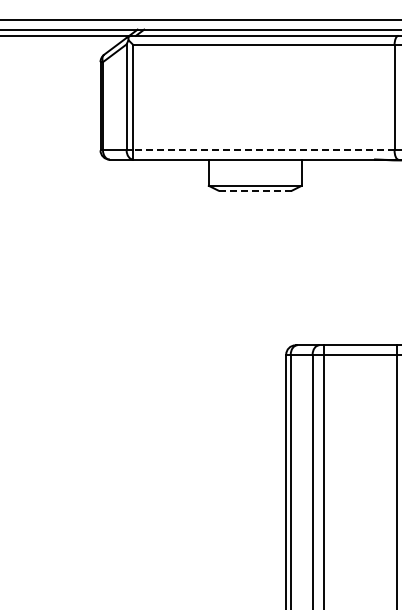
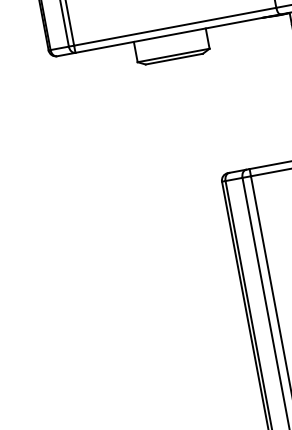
line: (263, 150) -> (174, 26), dashed -> solid
line: (255, 190) -> (174, 59), dashed -> solid

